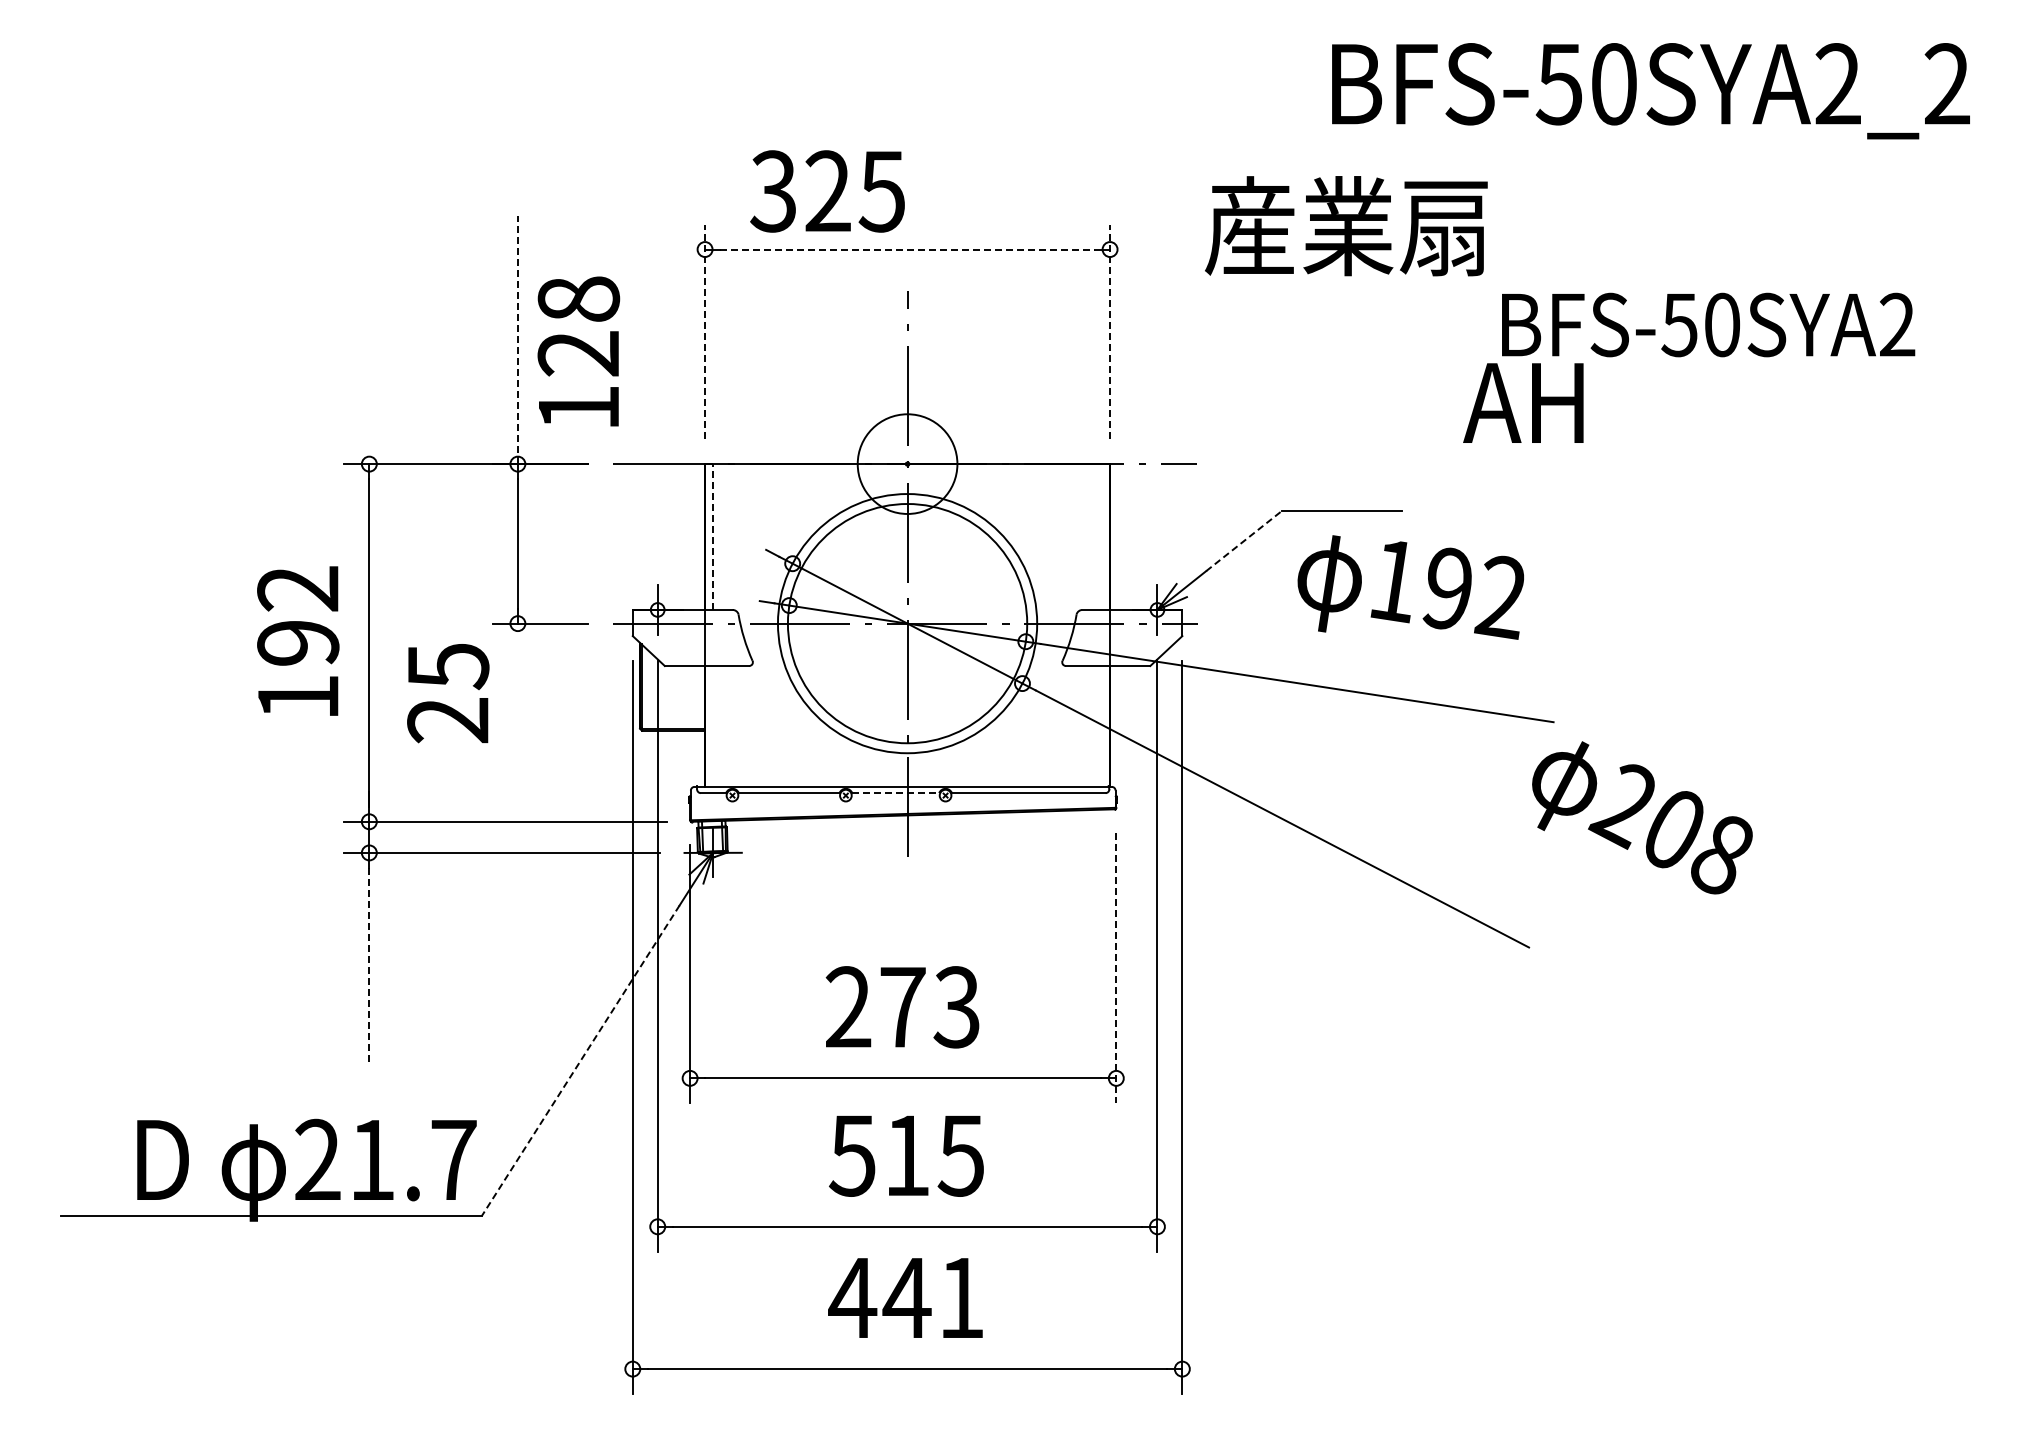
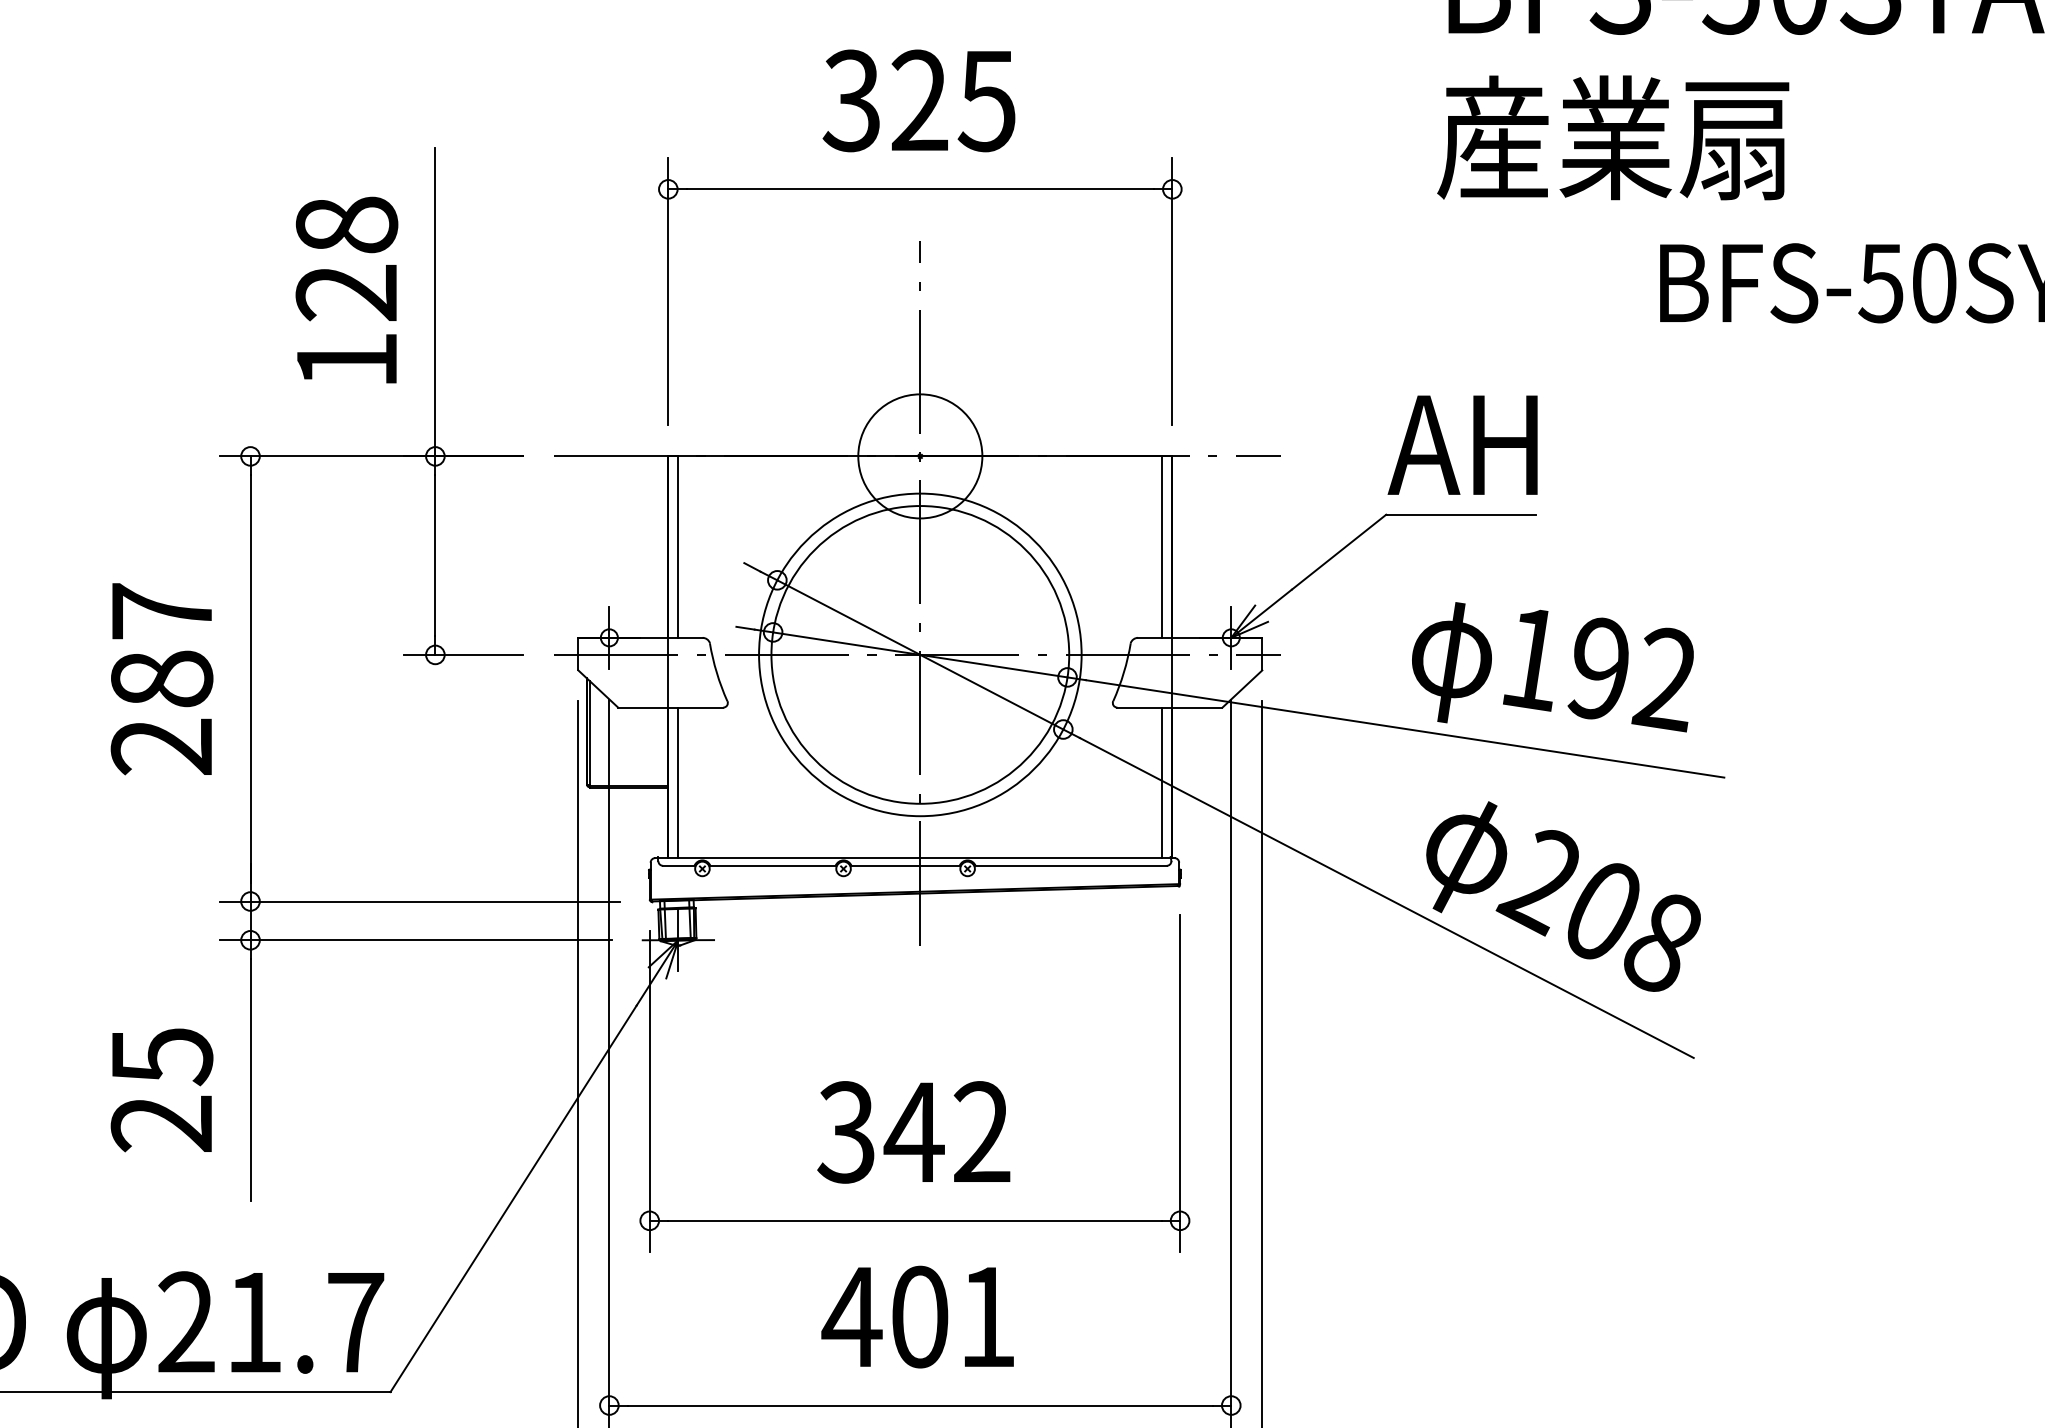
text: (827, 191) -> (918, 100), moved
text: (1346, 226) -> (1613, 138), moved
line: (907, 249) -> (920, 189), dashed -> solid
line: (705, 331) -> (668, 291), dashed -> solid
line: (1110, 331) -> (1172, 291), dashed -> solid
line: (517, 339) -> (434, 301), dashed -> solid
text: (578, 351) -> (346, 290), moved
text: (1523, 402) -> (1462, 444), moved
line: (1101, 536) -> (1161, 546), added
line: (713, 537) -> (678, 547), dashed -> solid
line: (1244, 540) -> (1339, 551), dashed -> solid
text: (1410, 587) -> (1552, 667), moved
text: (298, 643) -> (162, 679), 192 -> 287
text: (448, 693) -> (162, 1090), moved
line: (713, 726) -> (678, 782), added
line: (1101, 726) -> (1161, 782), added
line: (896, 793) -> (906, 866), dashed -> solid
text: (1642, 817) -> (1563, 896), moved
line: (369, 965) -> (250, 1080), dashed -> solid
line: (1116, 968) -> (1180, 1084), dashed -> solid
text: (901, 1007) -> (912, 1132), 273 -> 342
line: (580, 1061) -> (513, 1199), dashed -> solid
text: (905, 1155) -> (917, 1316), 515 -> 401

